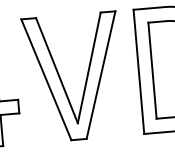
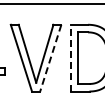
line: (139, 70) -> (71, 57), solid -> dashed
line: (100, 75) -> (50, 58), solid -> dashed

